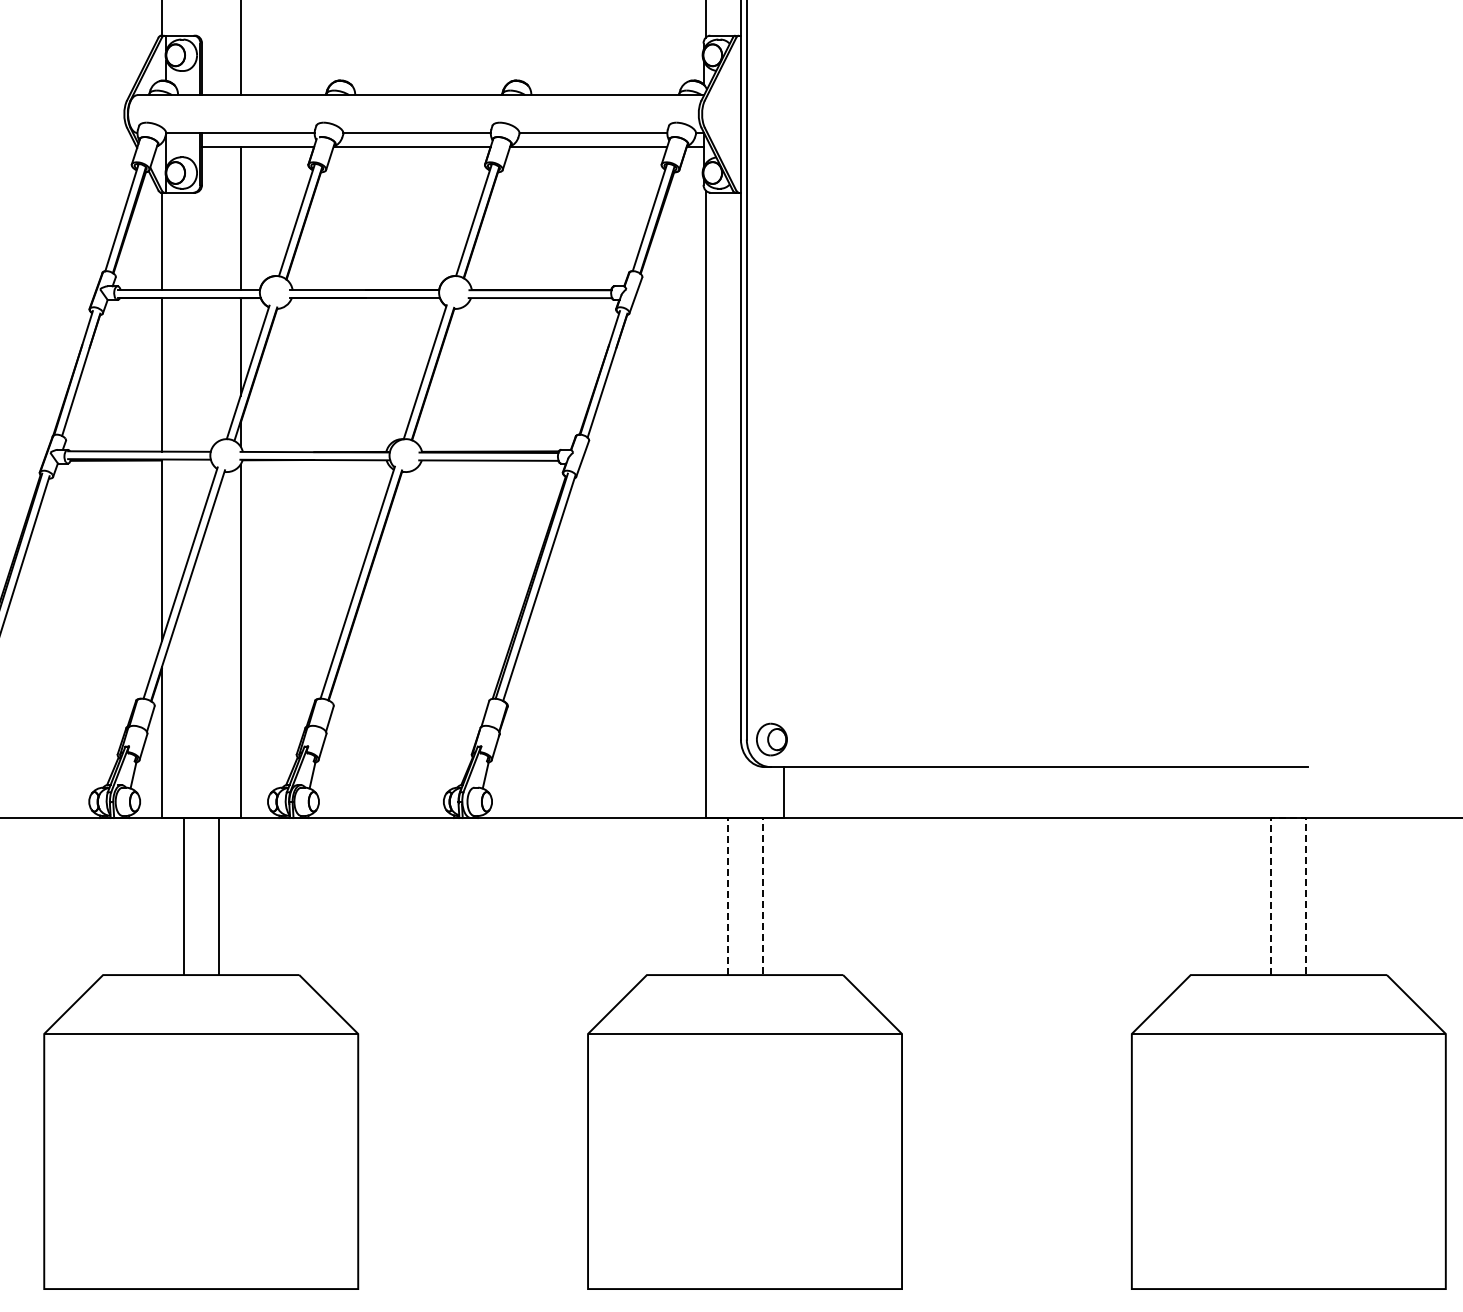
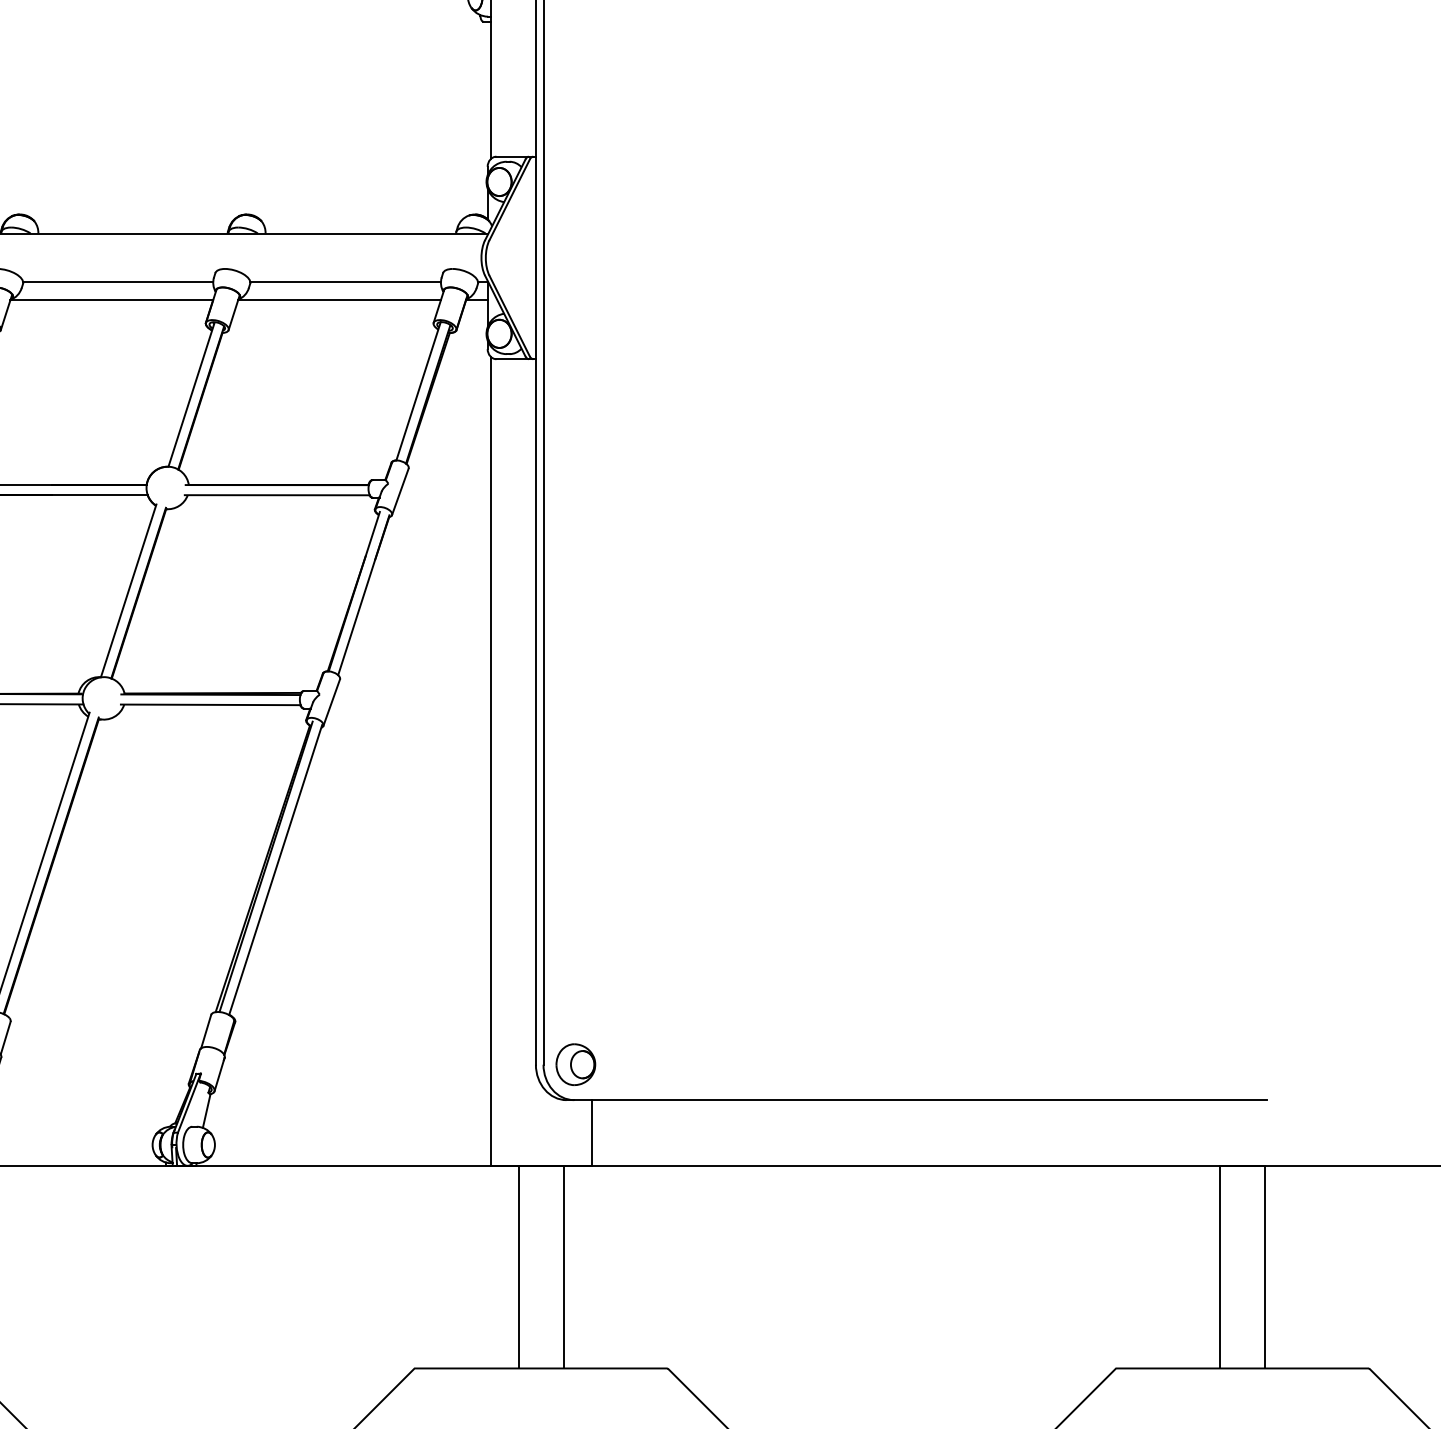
line: (745, 818) -> (541, 1166), dashed -> solid
line: (1288, 818) -> (1242, 1166), dashed -> solid

